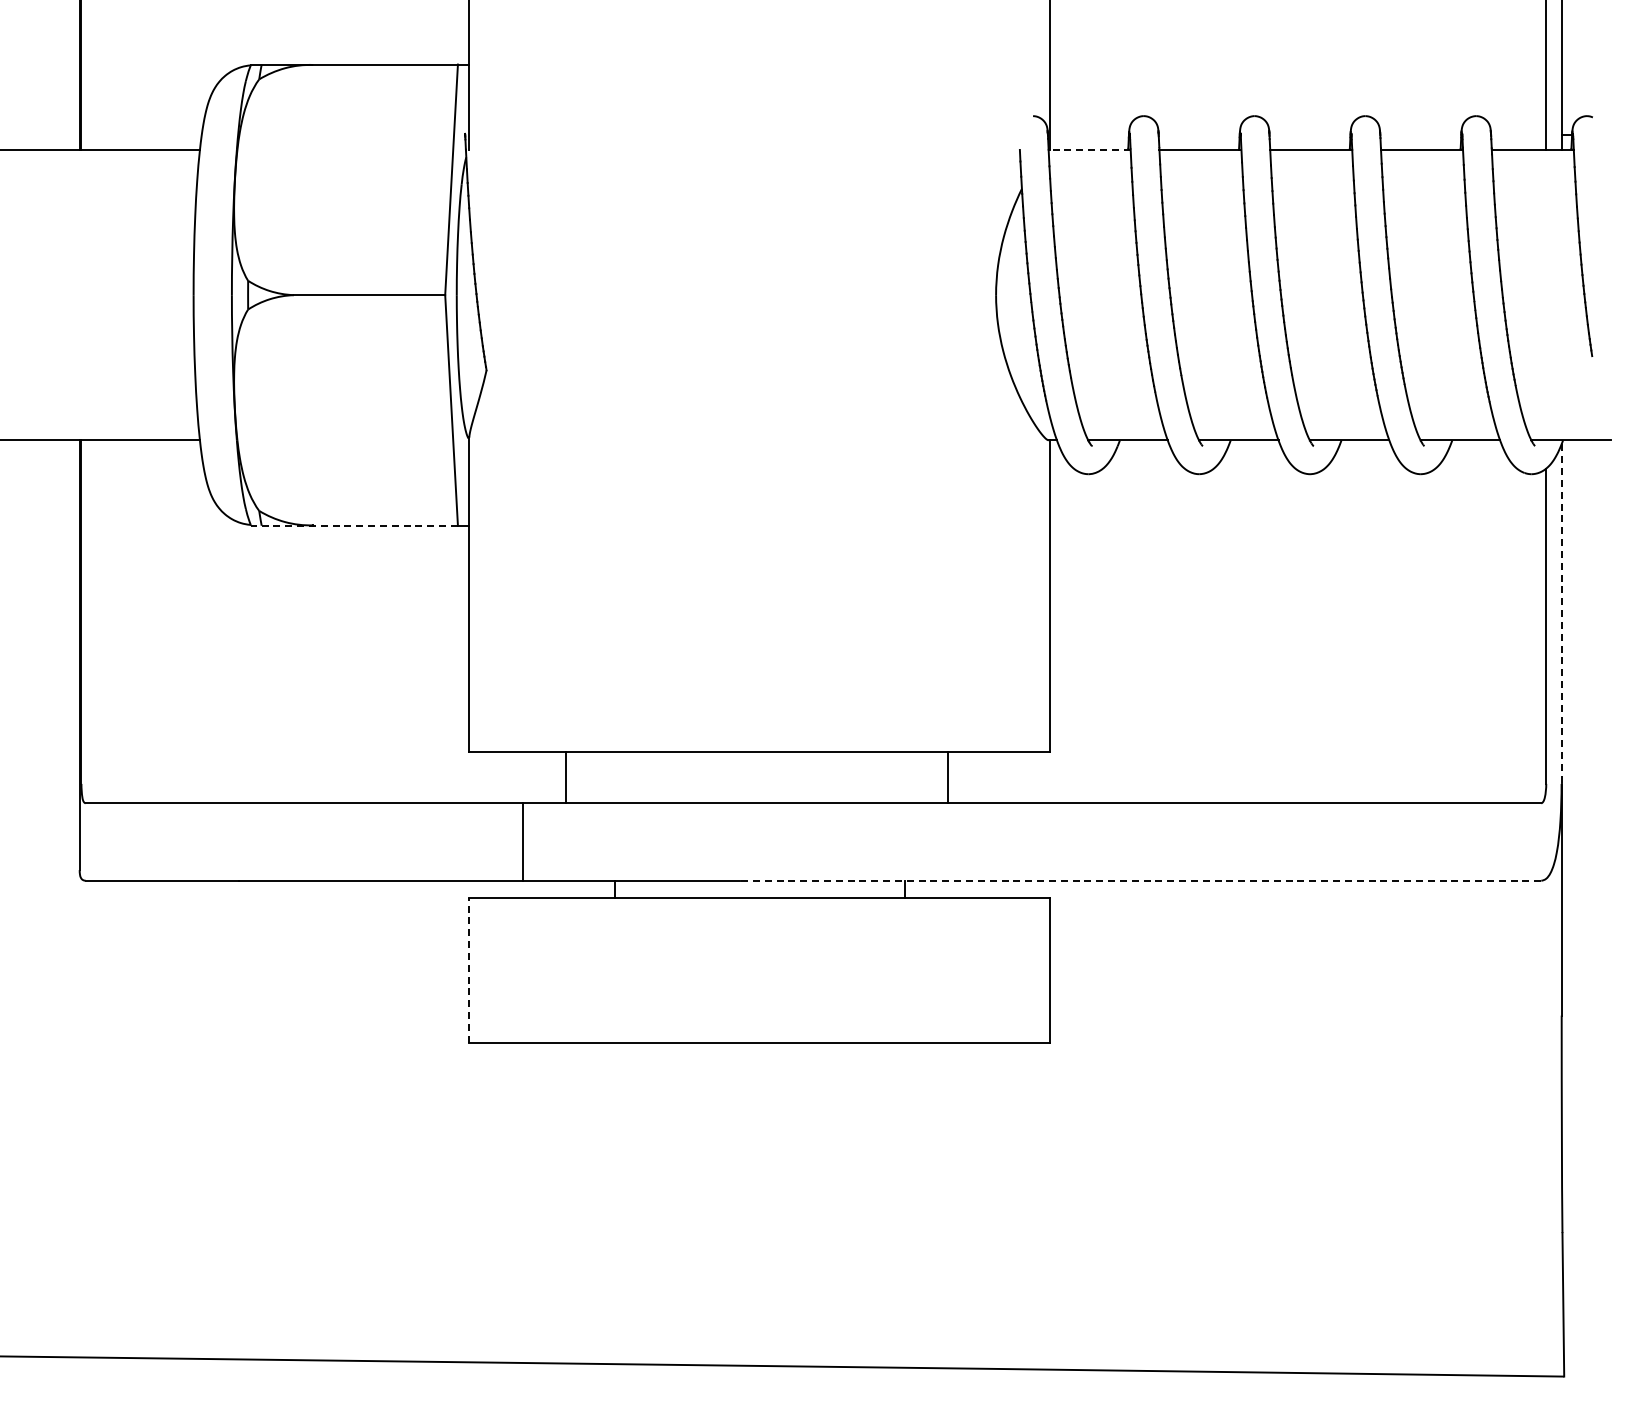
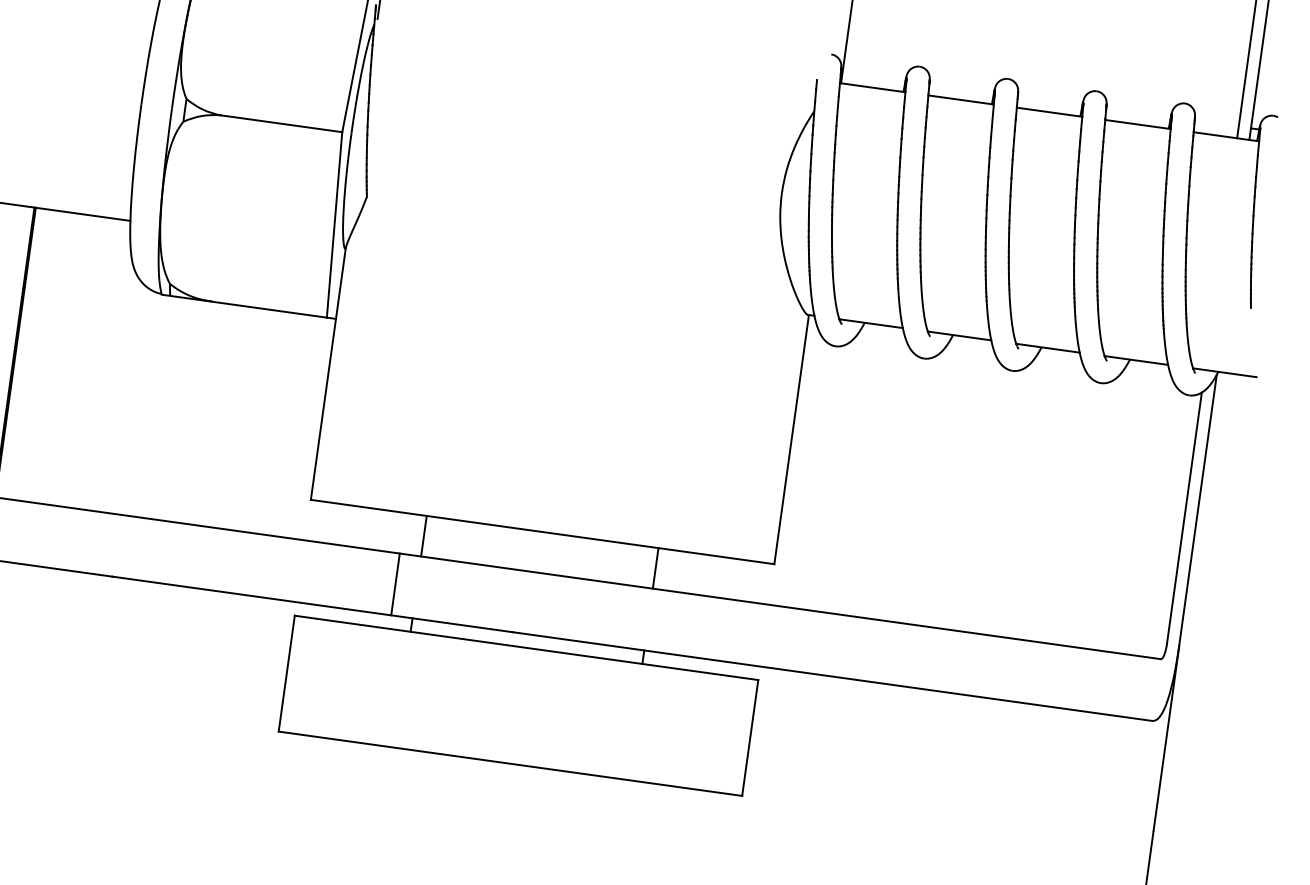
line: (1089, 149) -> (872, 87), dashed -> solid
line: (354, 525) -> (244, 306), dashed -> solid
line: (1561, 614) -> (1197, 510), dashed -> solid
line: (565, 777) -> (423, 535), moved
line: (947, 777) -> (655, 568), moved
line: (522, 841) -> (395, 584), moved
line: (1140, 880) -> (832, 676), dashed -> solid
line: (469, 970) -> (286, 673), dashed -> solid

